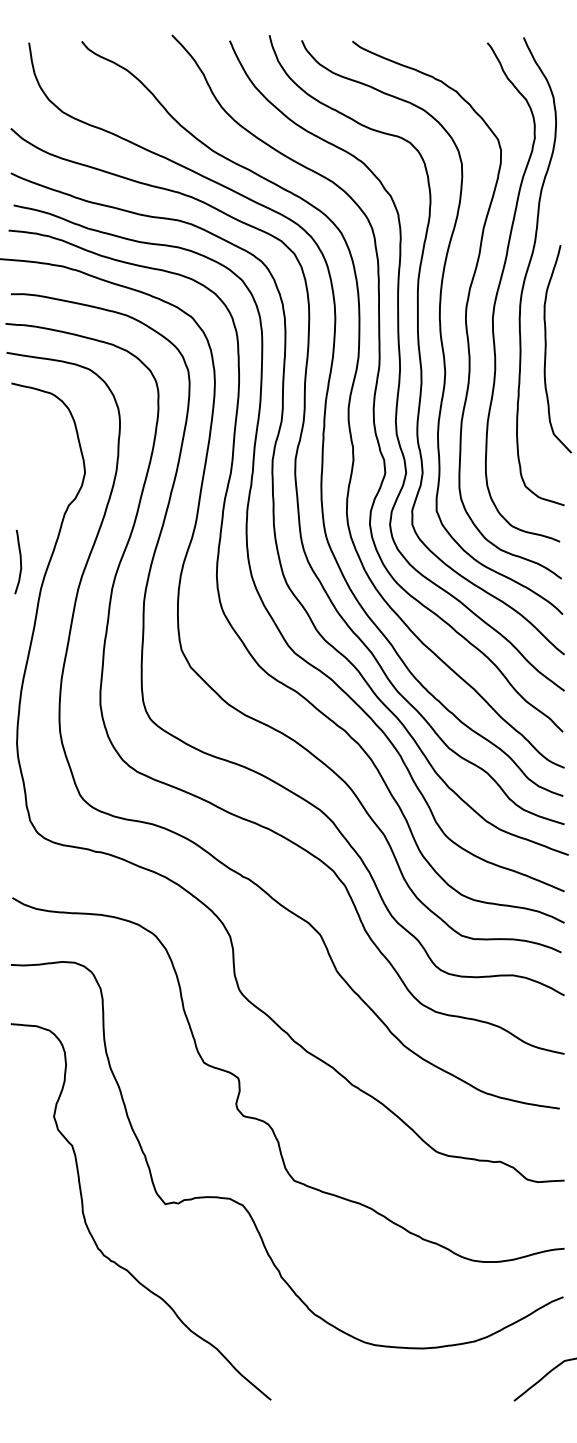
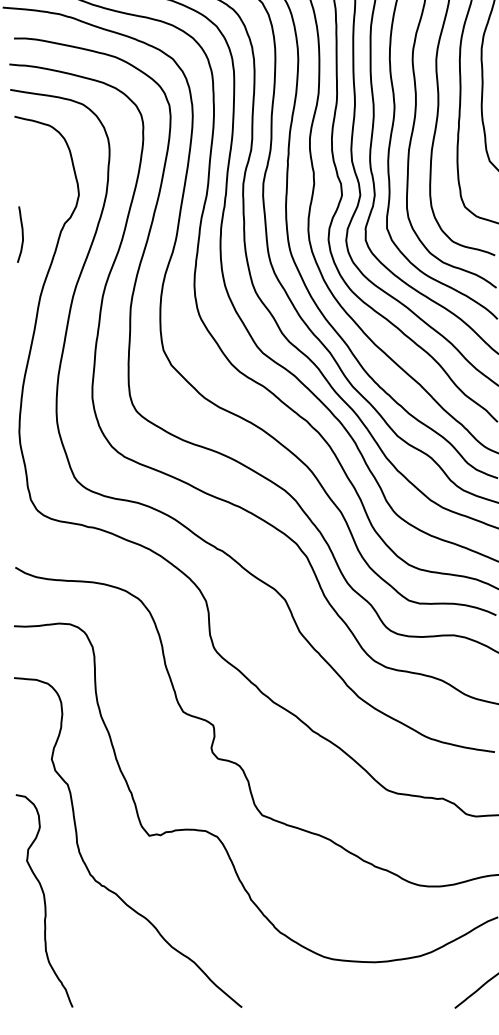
curve: (20, 561) -> (22, 234), moved
curve: (45, 1278) -> (44, 900), added

